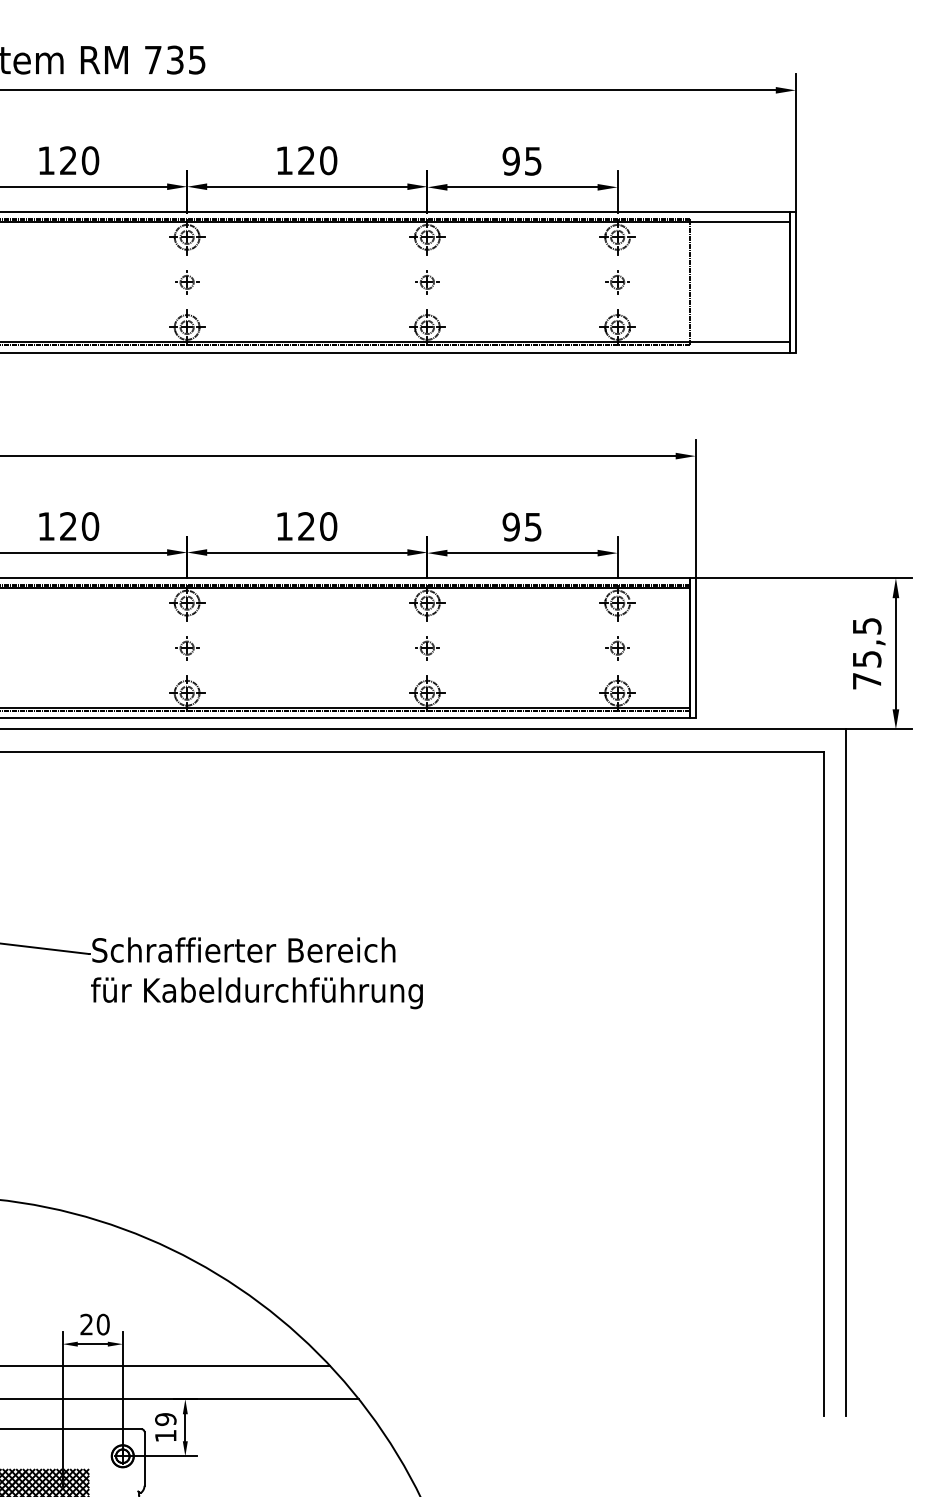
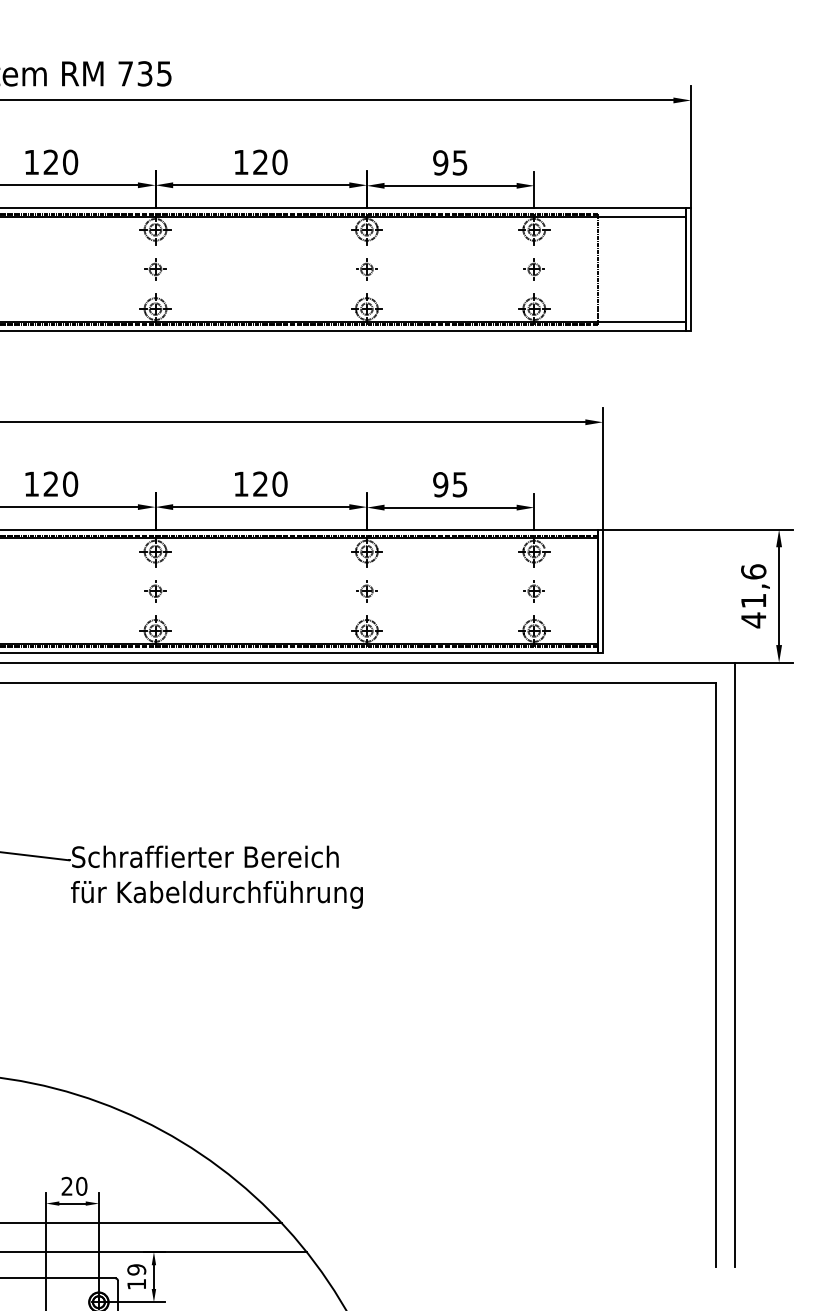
text: (866, 653) -> (753, 595), 75,5 -> 41,6

